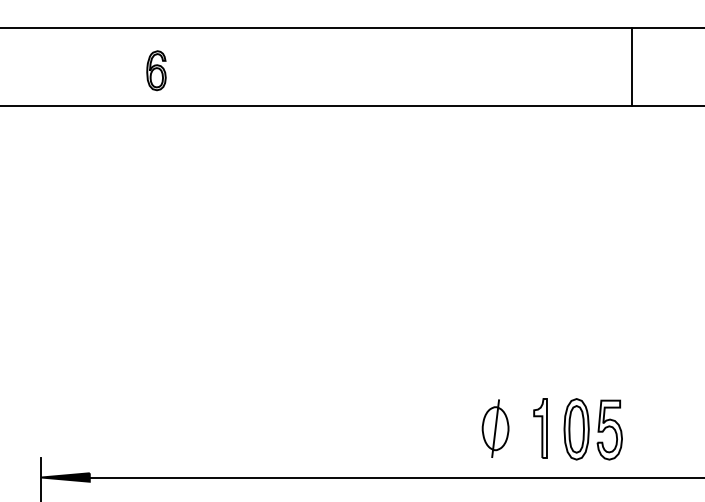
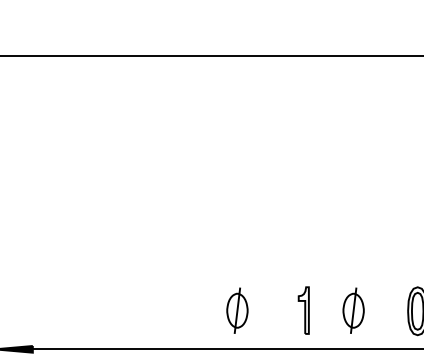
part: (156, 70) -> (85, 27), removed
part: (348, 428) -> (237, 310), added
part: (540, 428) -> (303, 310), moved

